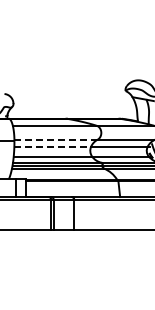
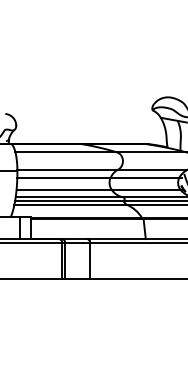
line: (55, 139) -> (67, 169), dashed -> solid
line: (53, 146) -> (64, 177), dashed -> solid

